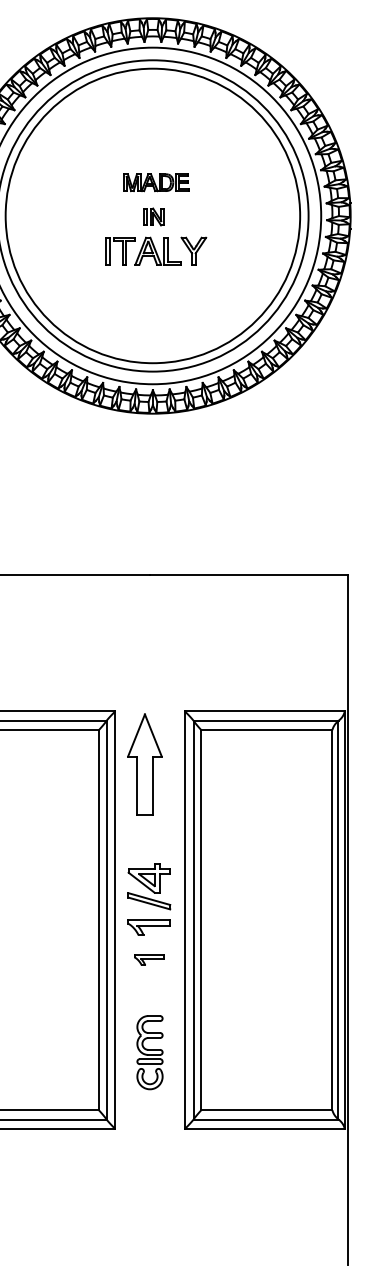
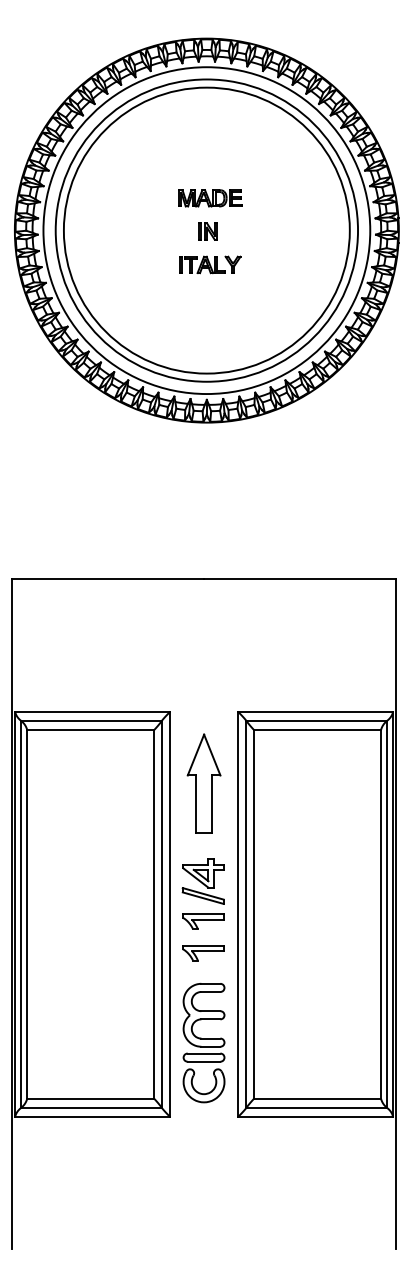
part: (156, 250) -> (210, 264), size x0.62
part: (144, 764) -> (203, 783), moved
part: (149, 960) -> (203, 953), size x1.43
part: (149, 1052) -> (203, 1042), size x1.67

